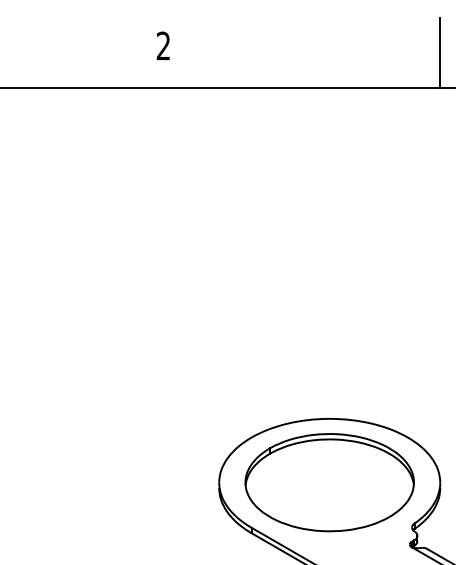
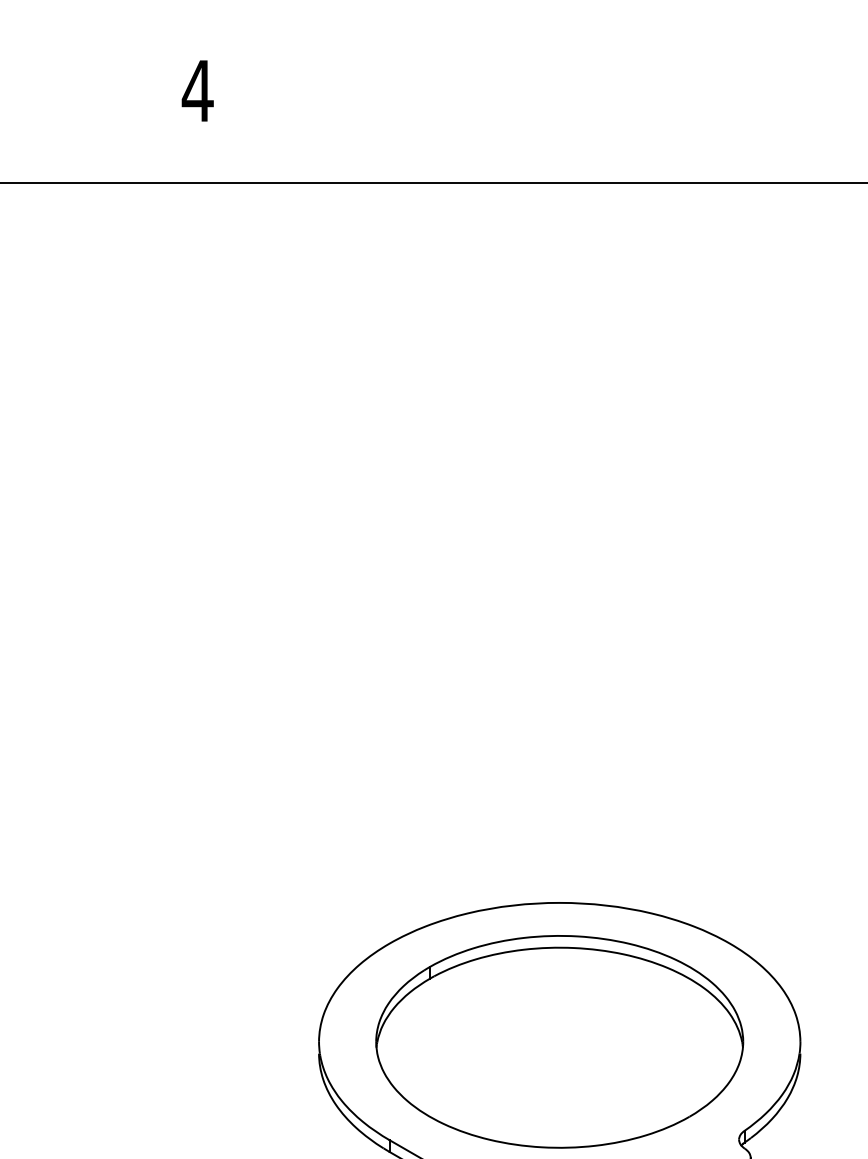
text: (163, 45) -> (197, 89), 2 -> 4
line: (440, 53) -> (800, 107), removed

